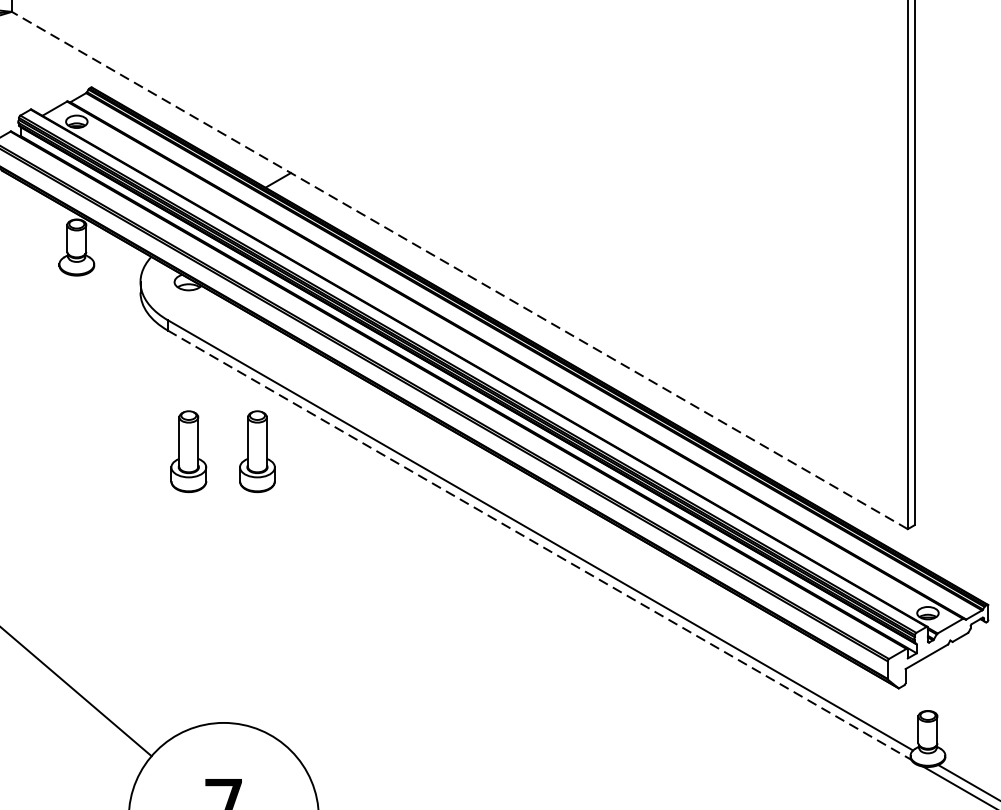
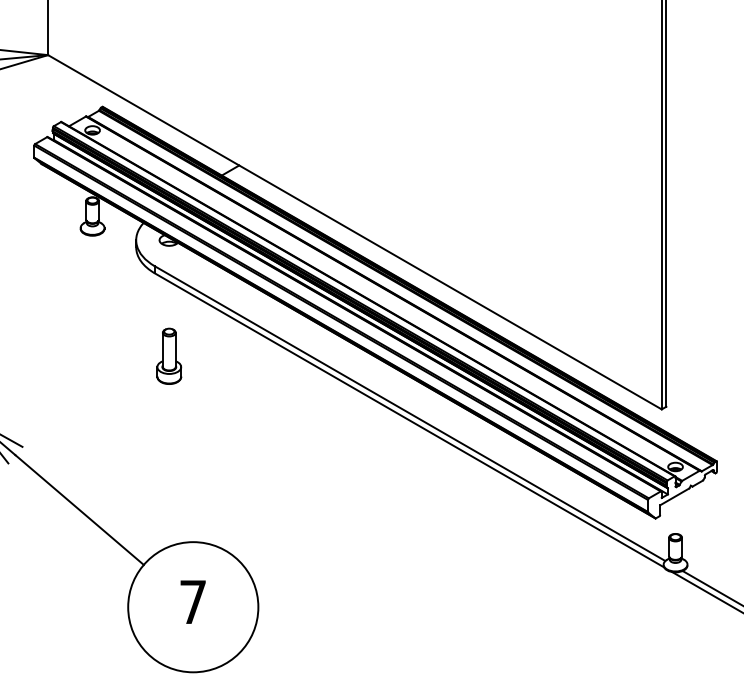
line: (459, 270) -> (354, 232), dashed -> solid
part: (257, 450) -> (216, 355), removed
line: (539, 545) -> (409, 420), dashed -> solid

